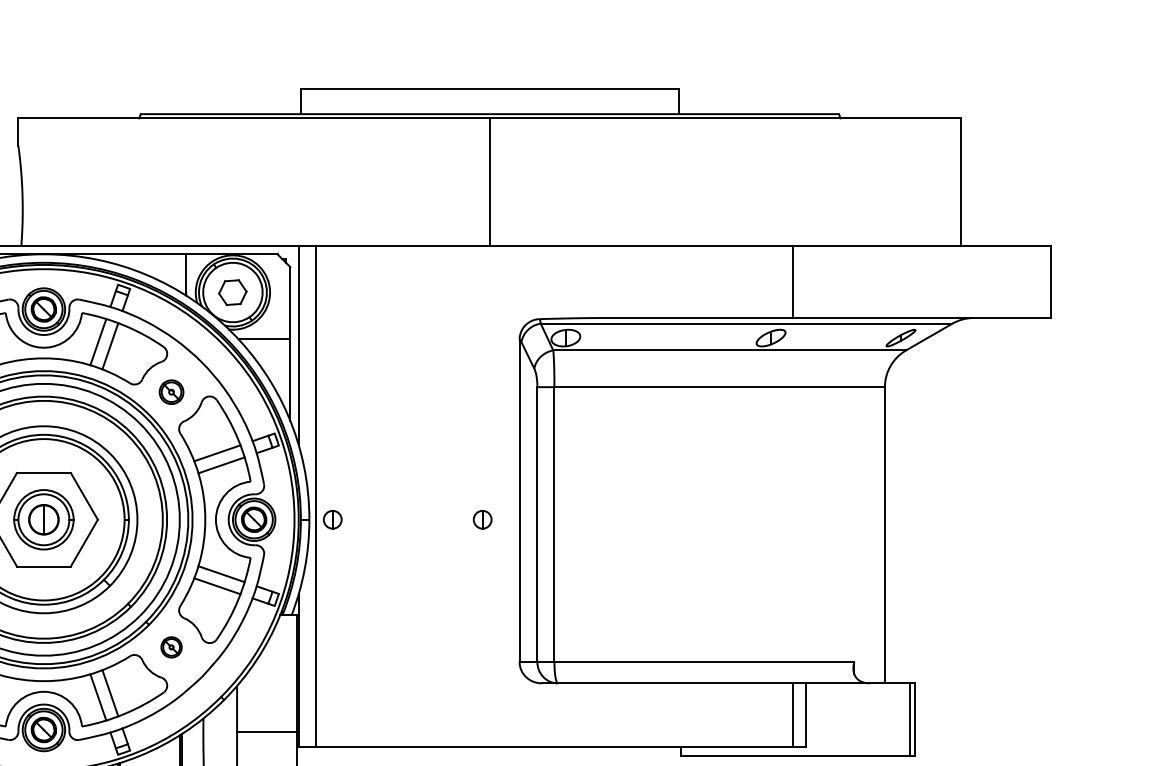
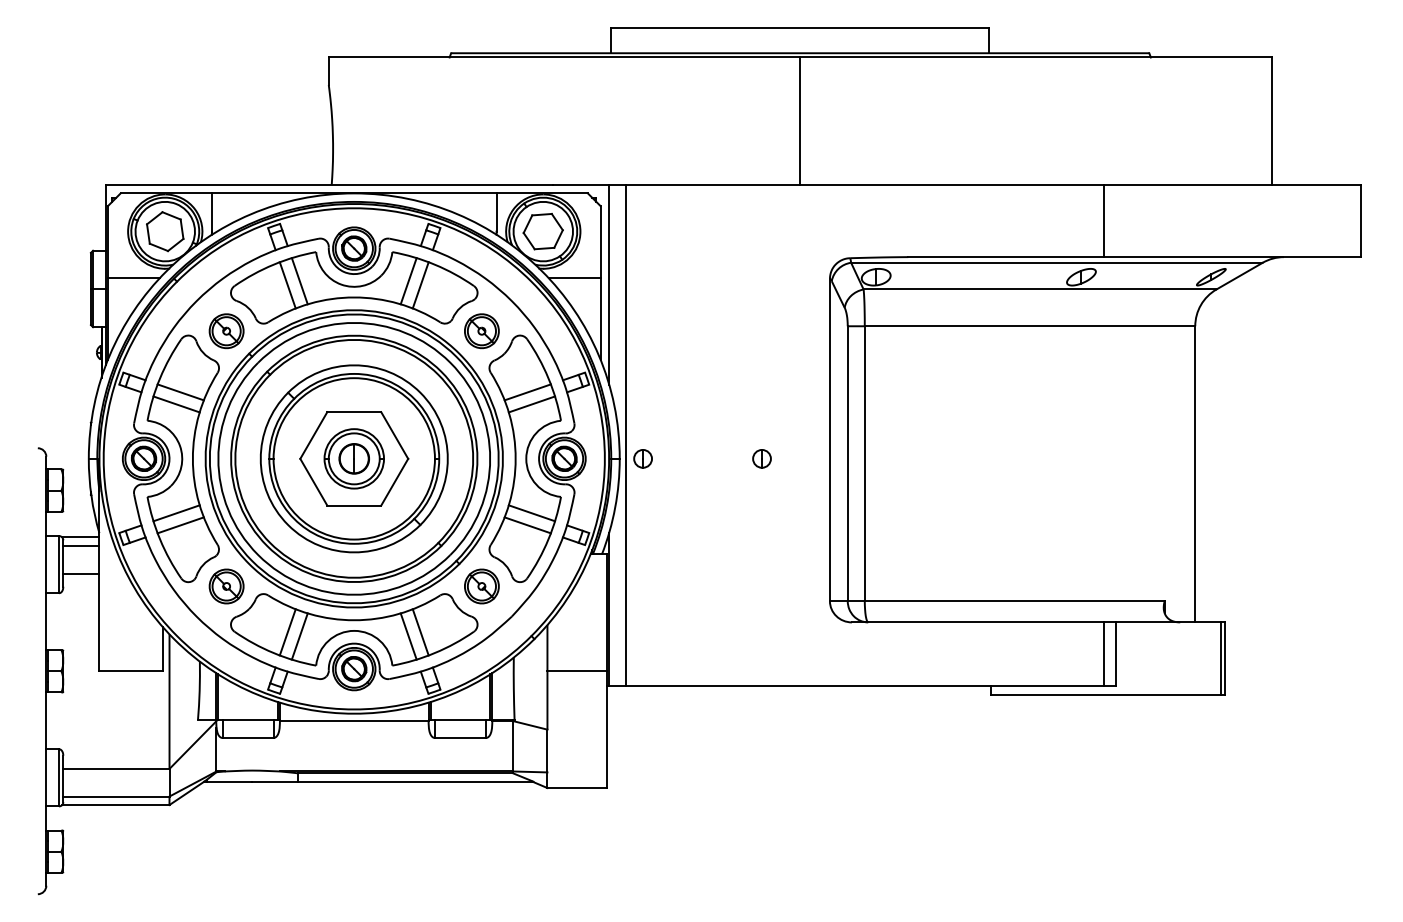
part: (232, 292) -> (542, 231), size x1.43
part: (171, 392) -> (481, 331), size x1.43
part: (482, 519) -> (761, 458), moved
part: (171, 647) -> (481, 586), size x1.67

